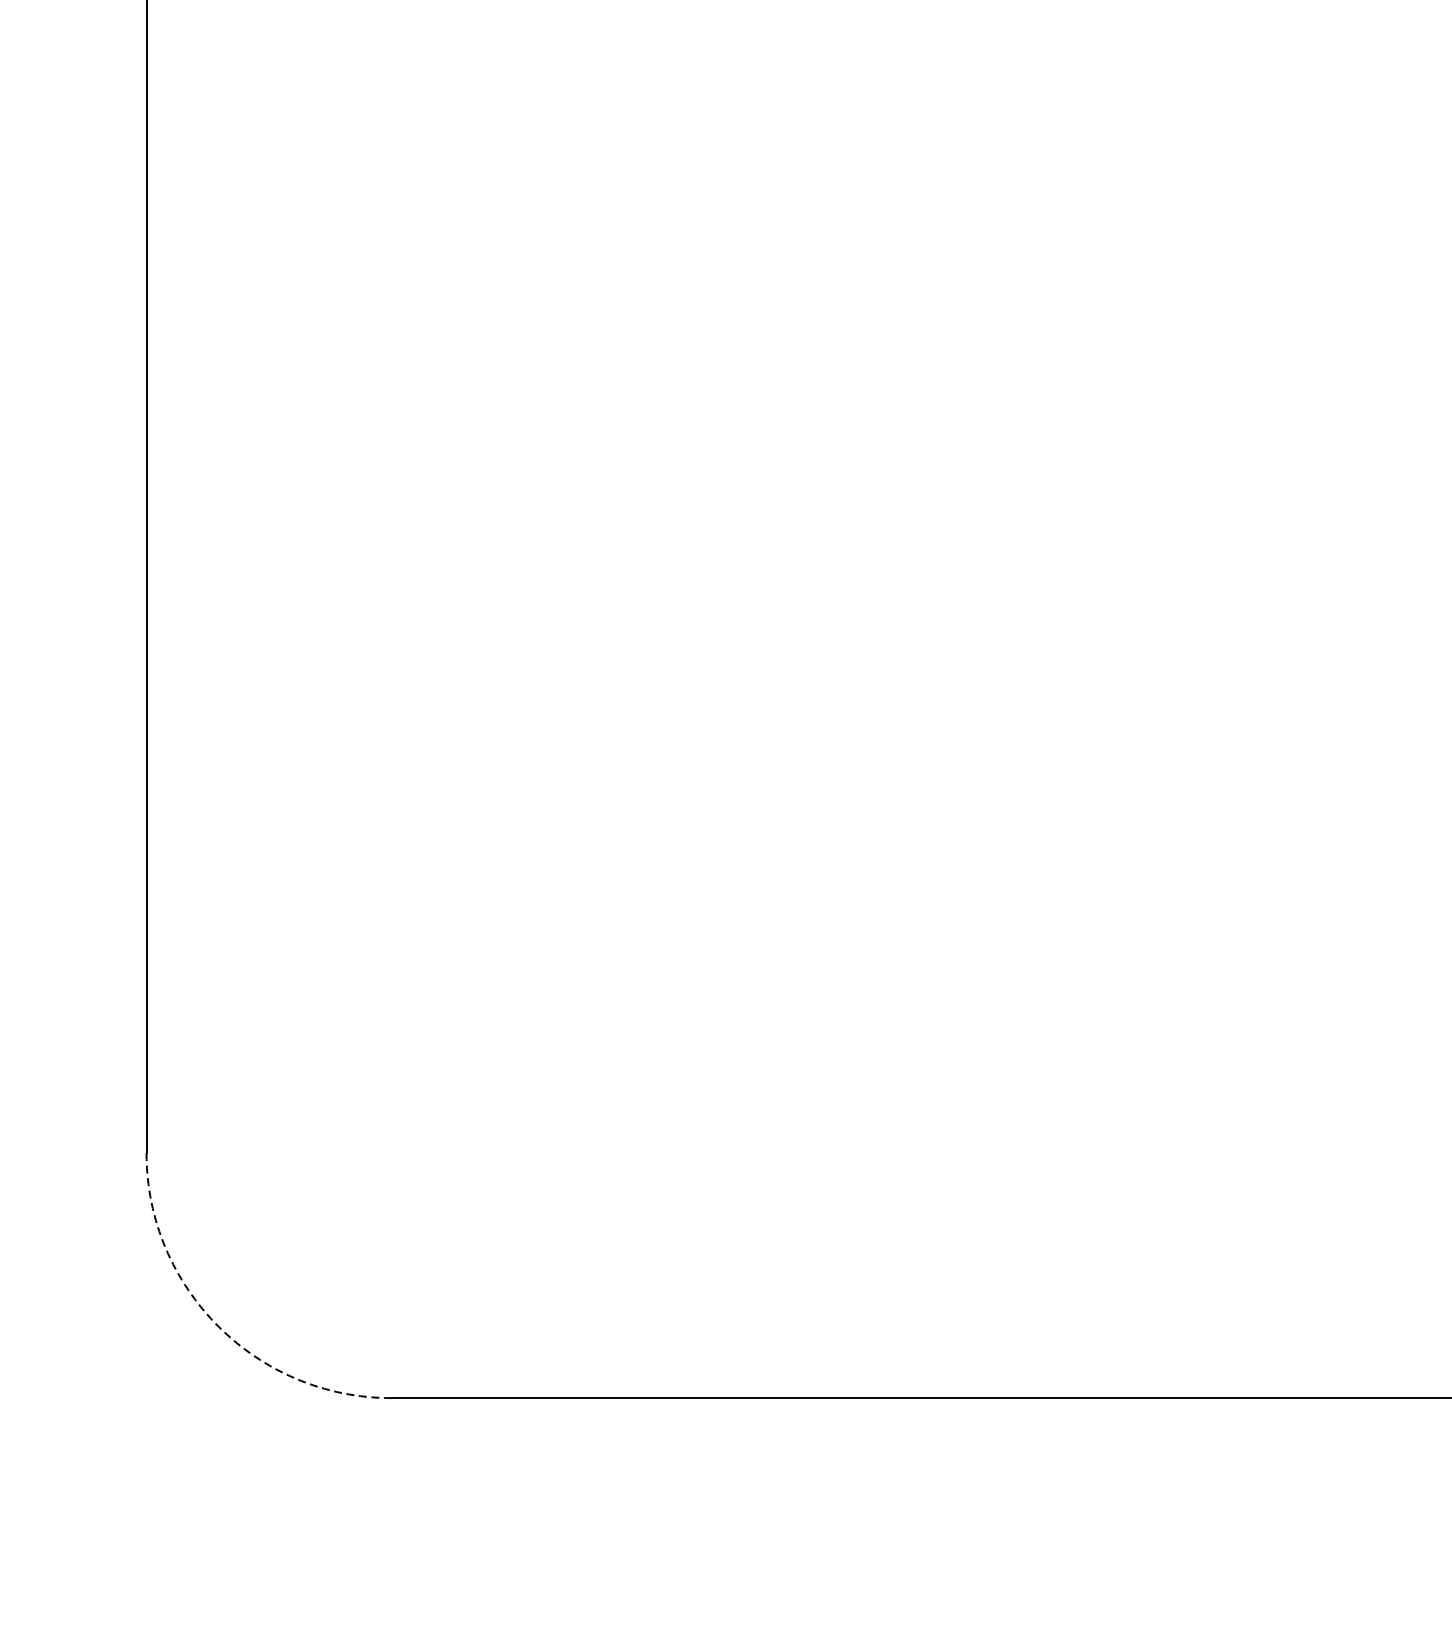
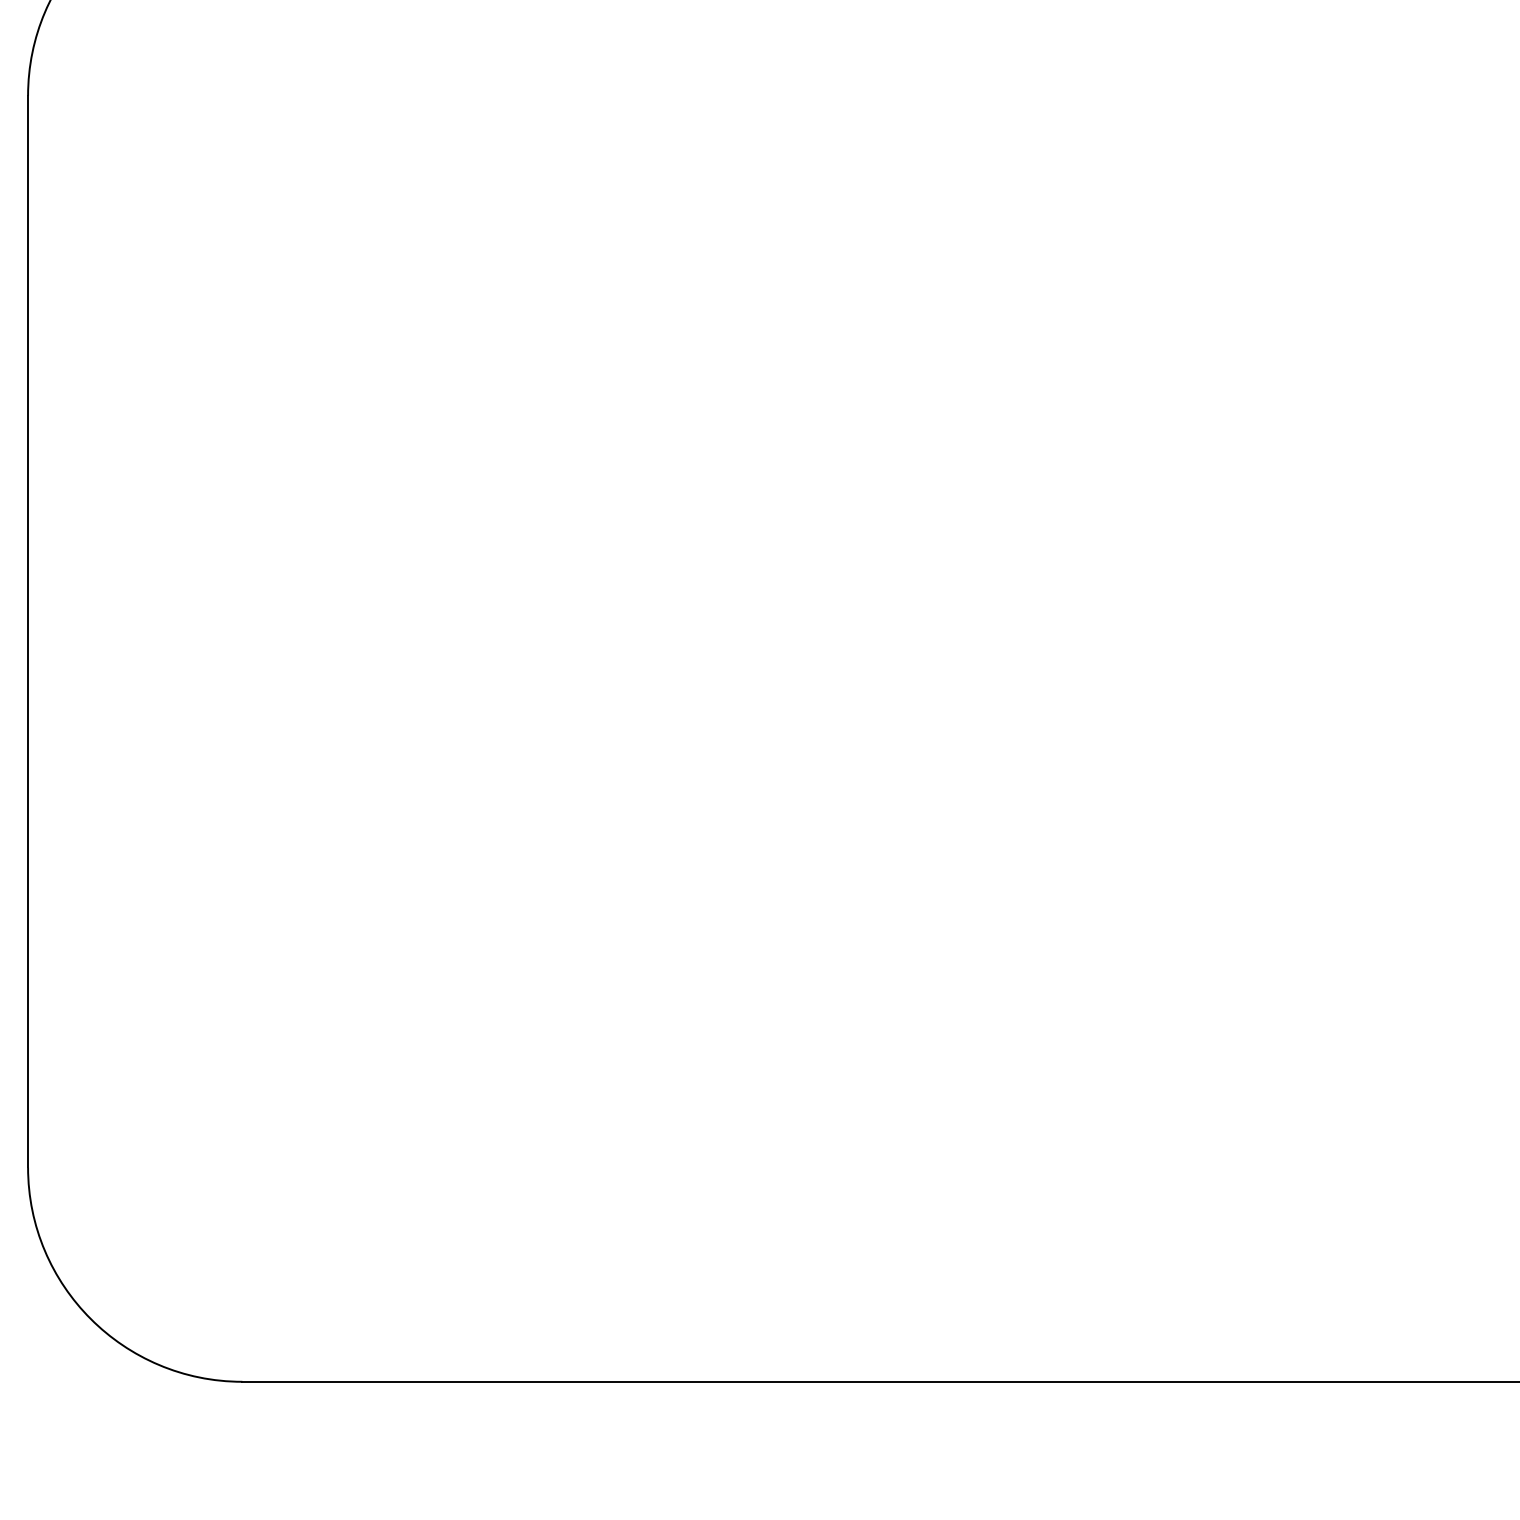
arc: (217, 1326) -> (90, 1319), dashed -> solid

